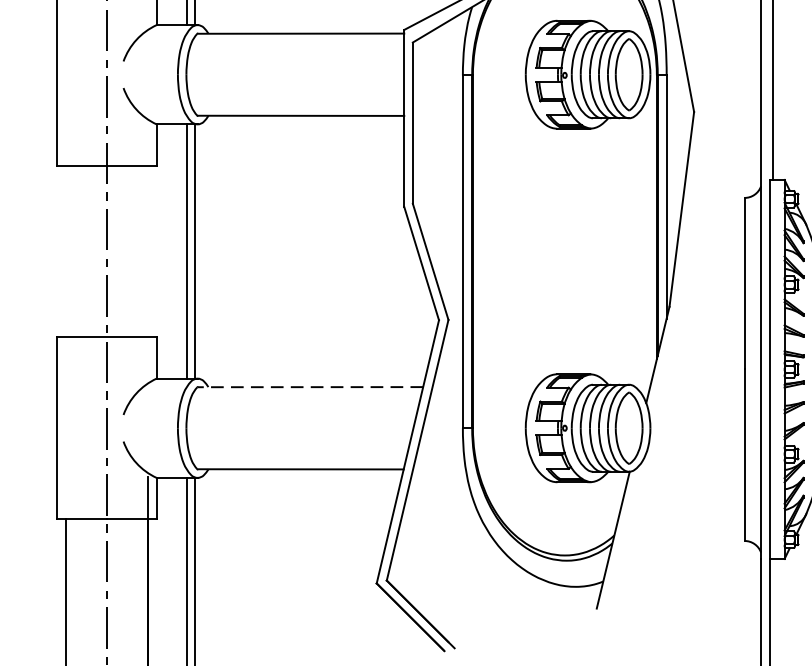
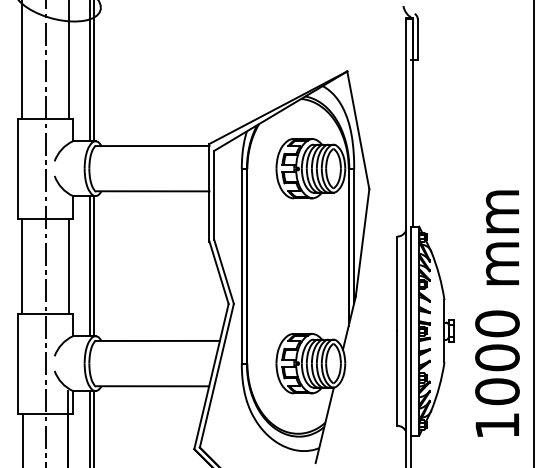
line: (65, 250) -> (22, 265), added
line: (148, 250) -> (68, 265), added
line: (309, 386) -> (157, 340), dashed -> solid

